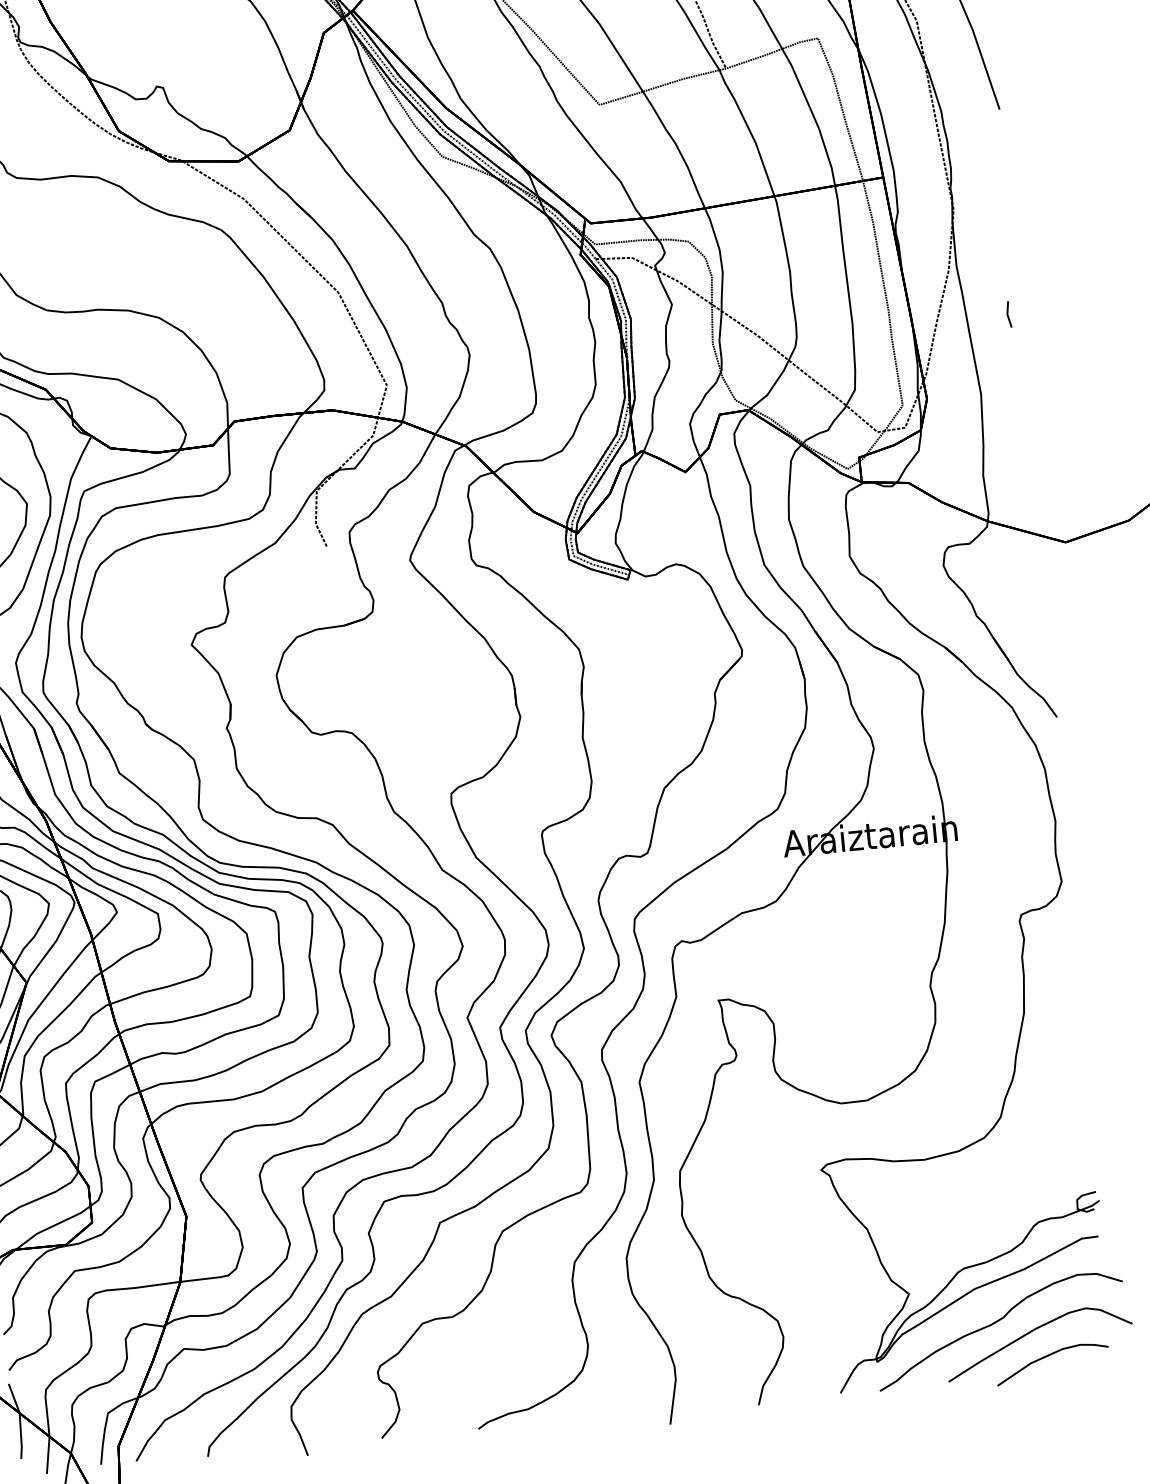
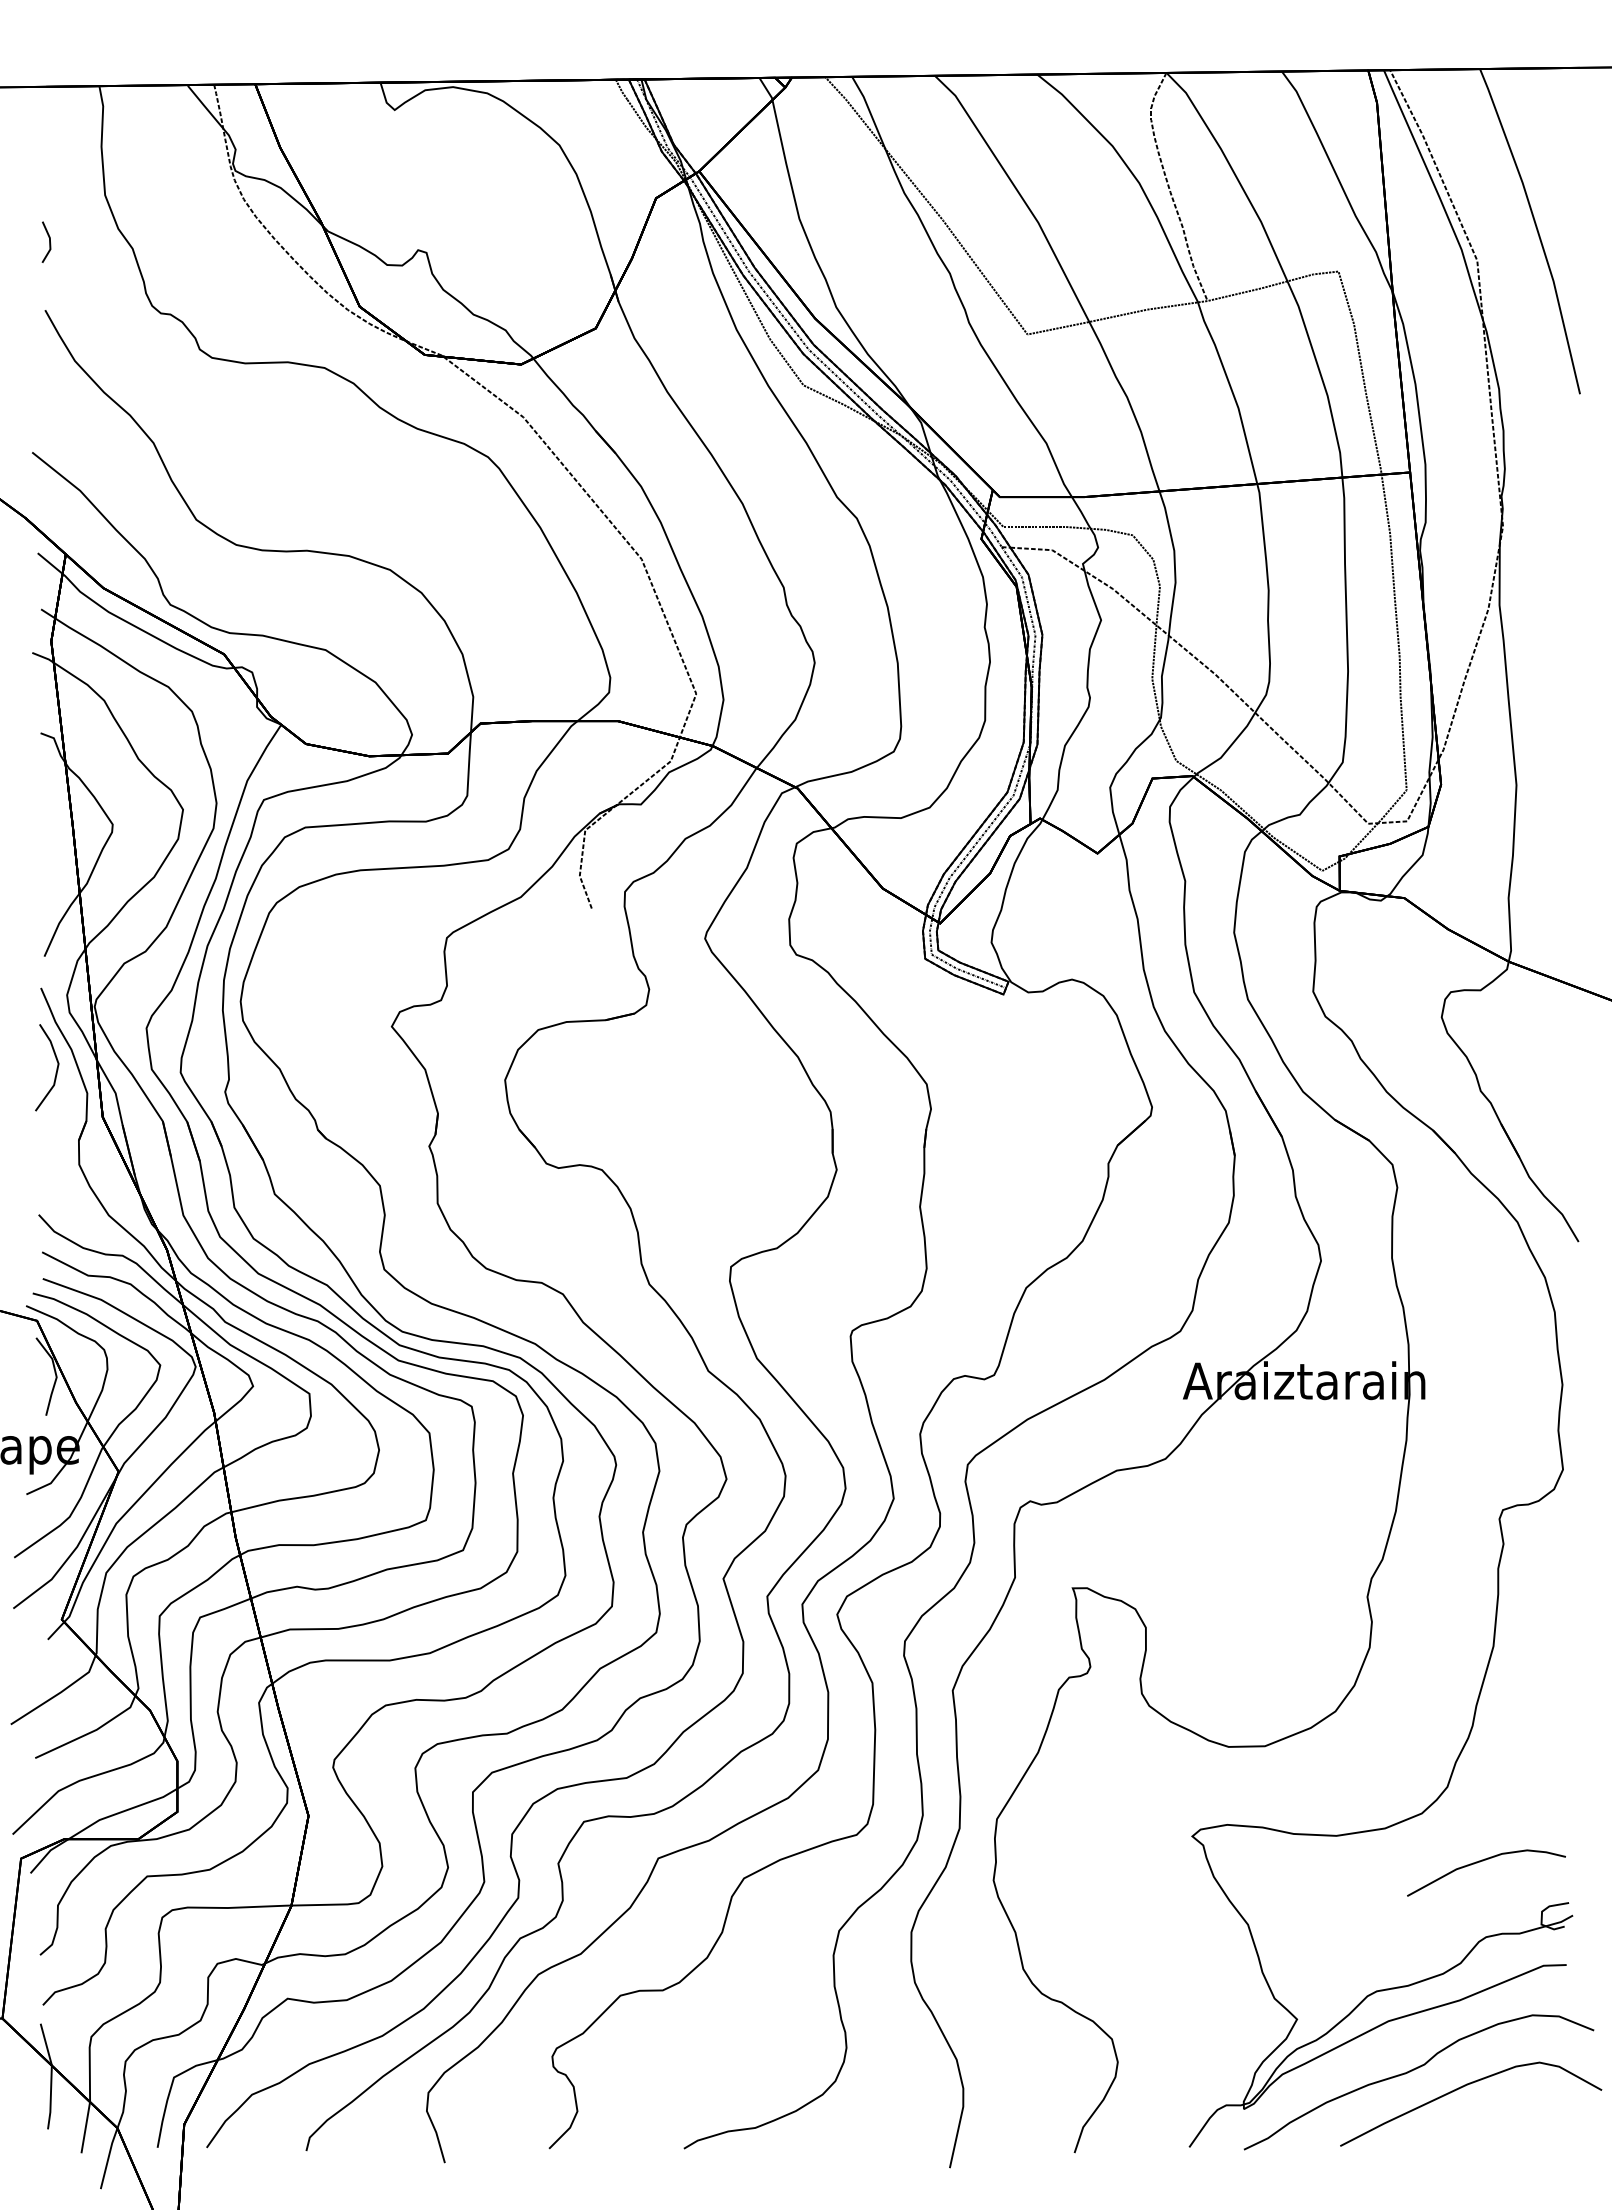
line: (1008, 314) -> (1564, 678), removed
curve: (1049, 1355) -> (1483, 1861), moved

